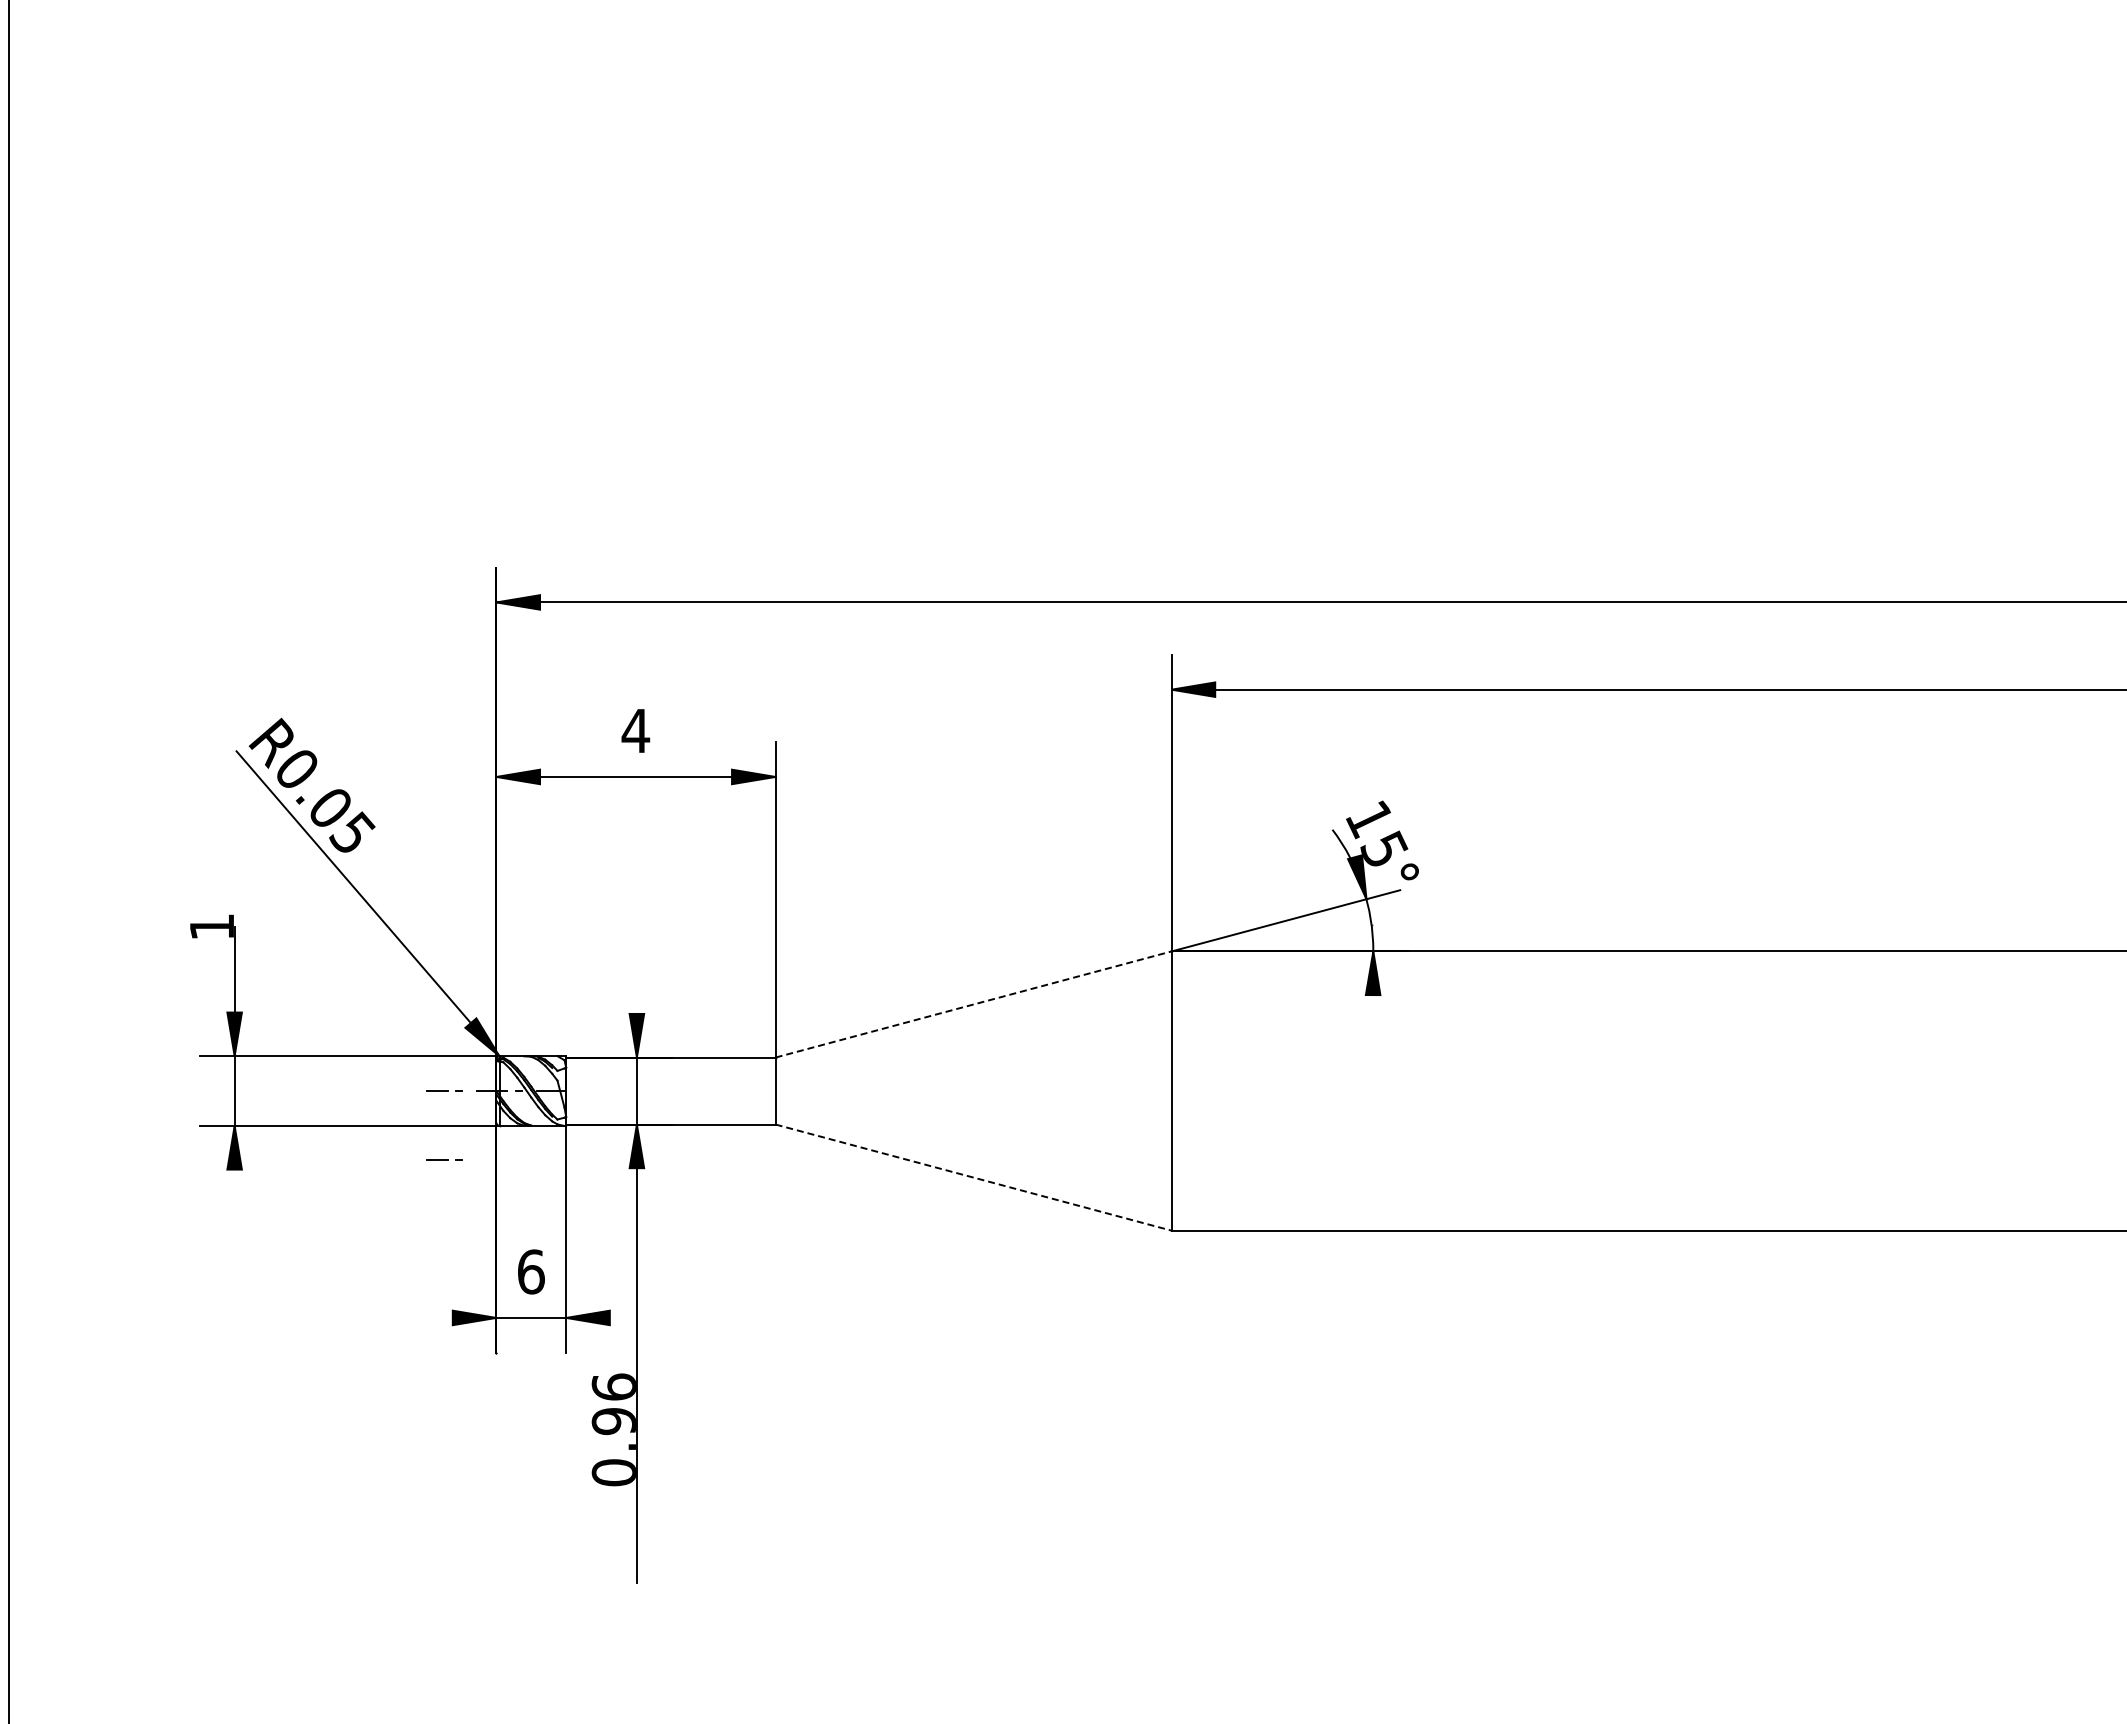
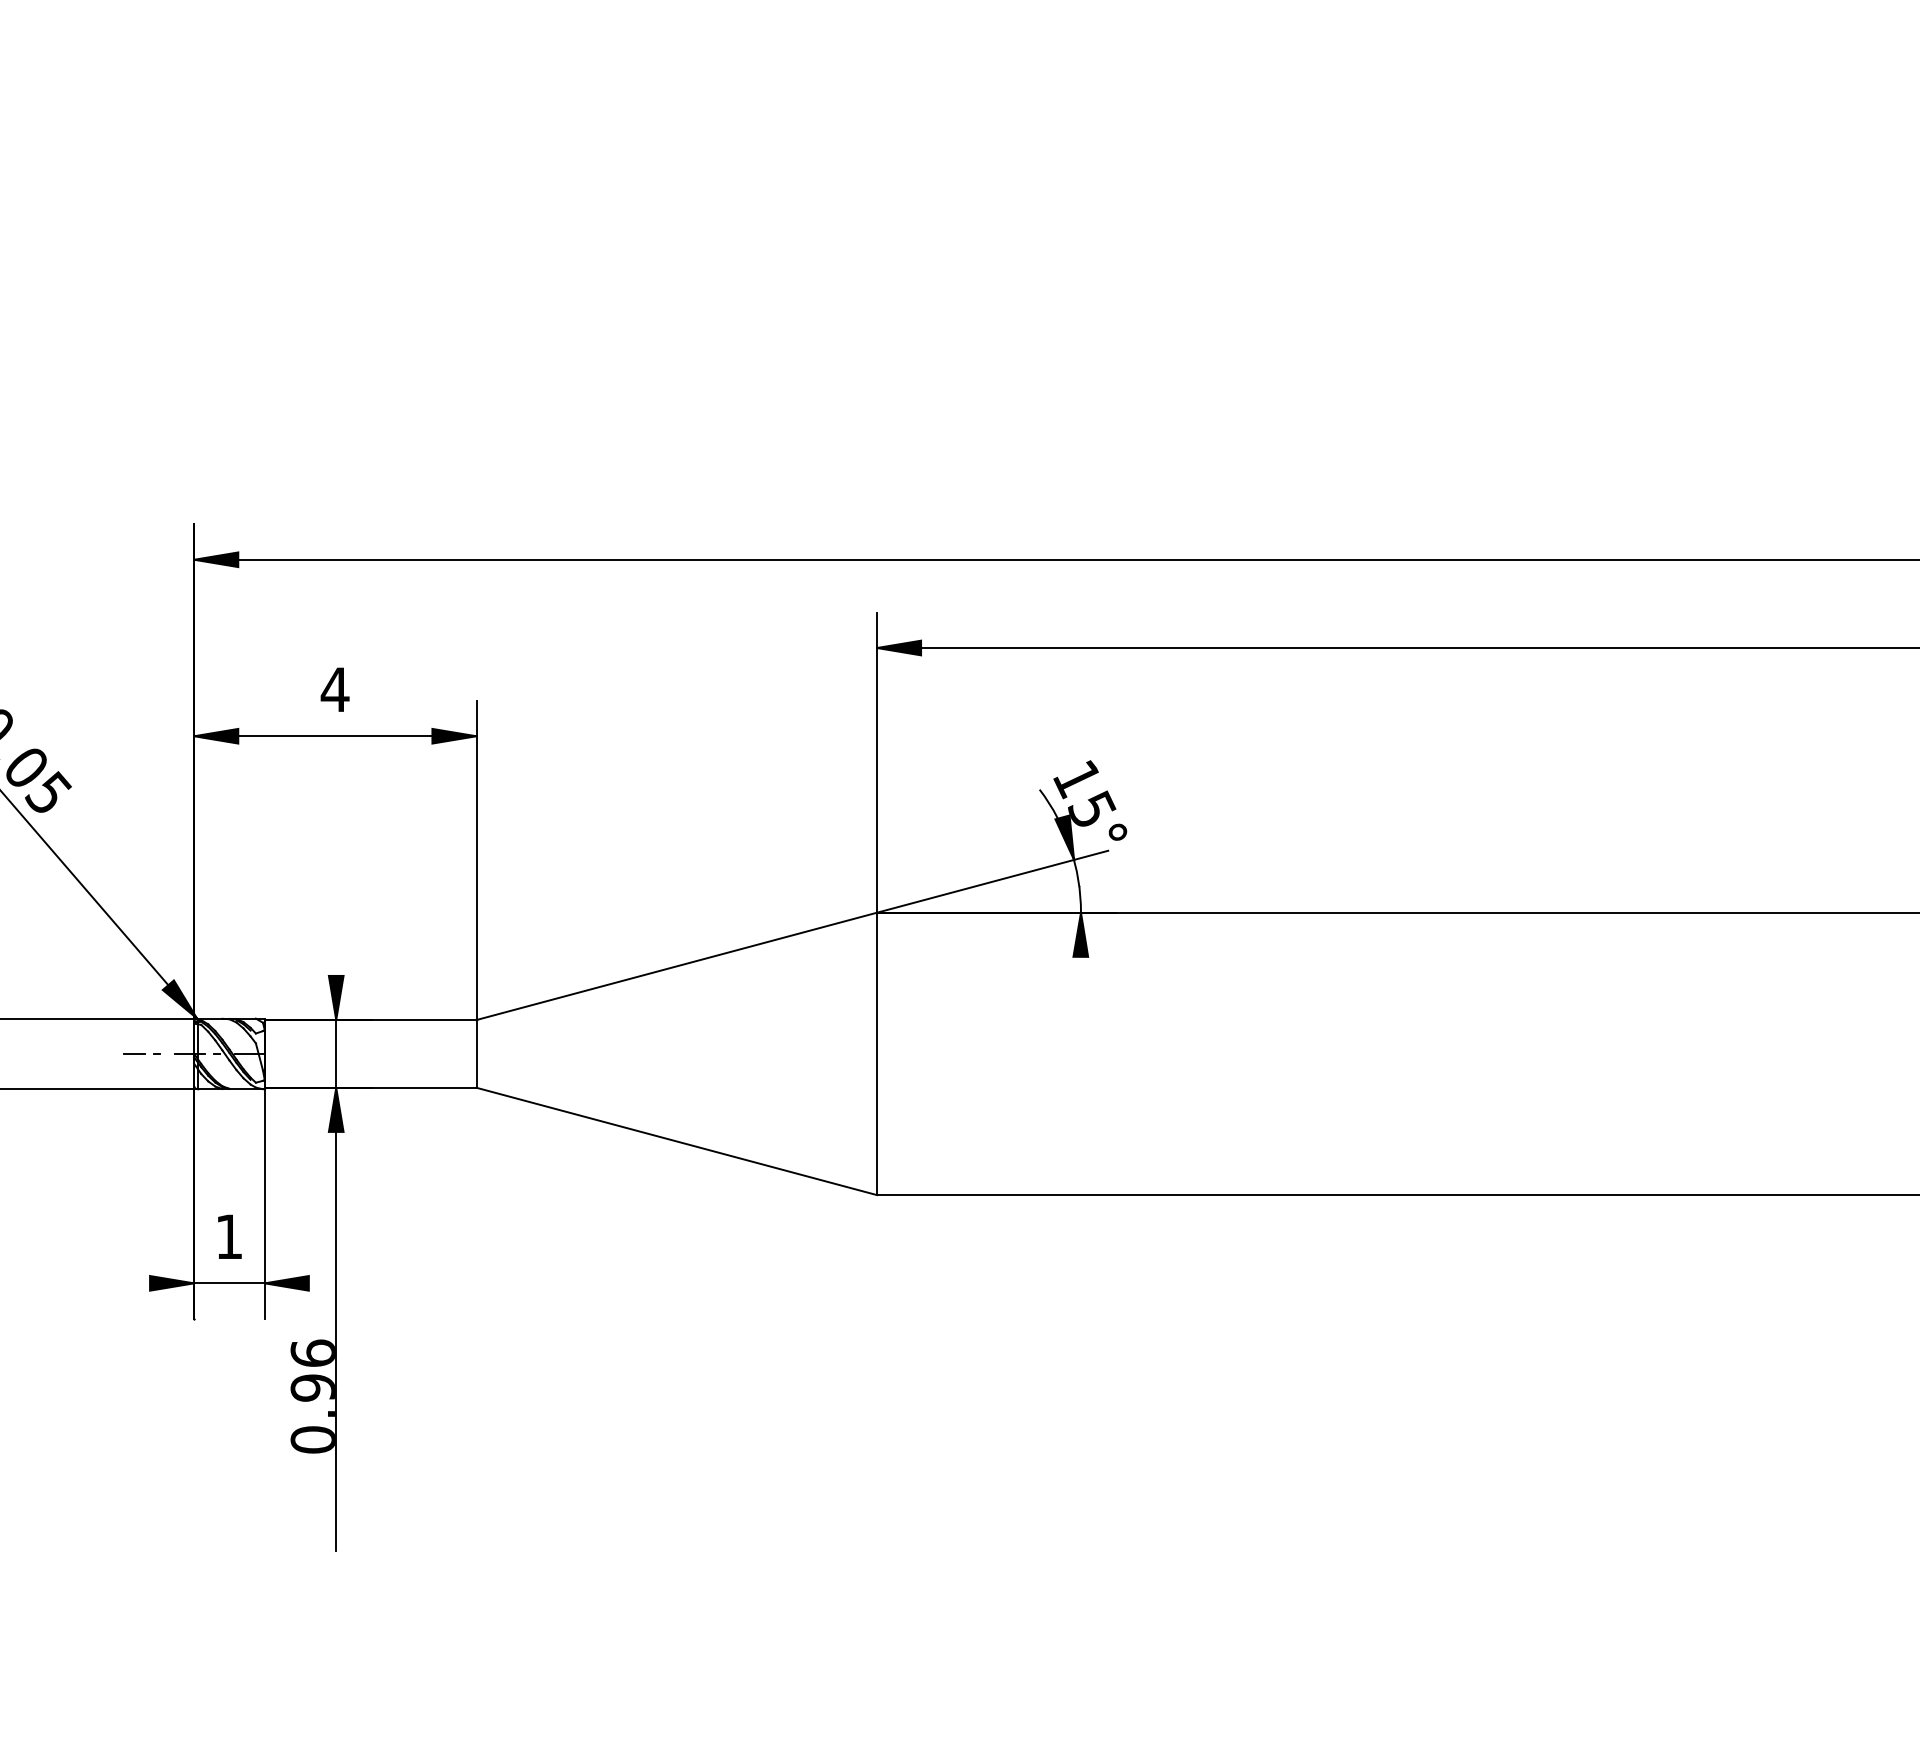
line: (973, 1004) -> (676, 966), dashed -> solid
line: (444, 1159) -> (141, 1123), removed
line: (973, 1177) -> (676, 1141), dashed -> solid
text: (531, 1271) -> (229, 1236), 6 -> 1

